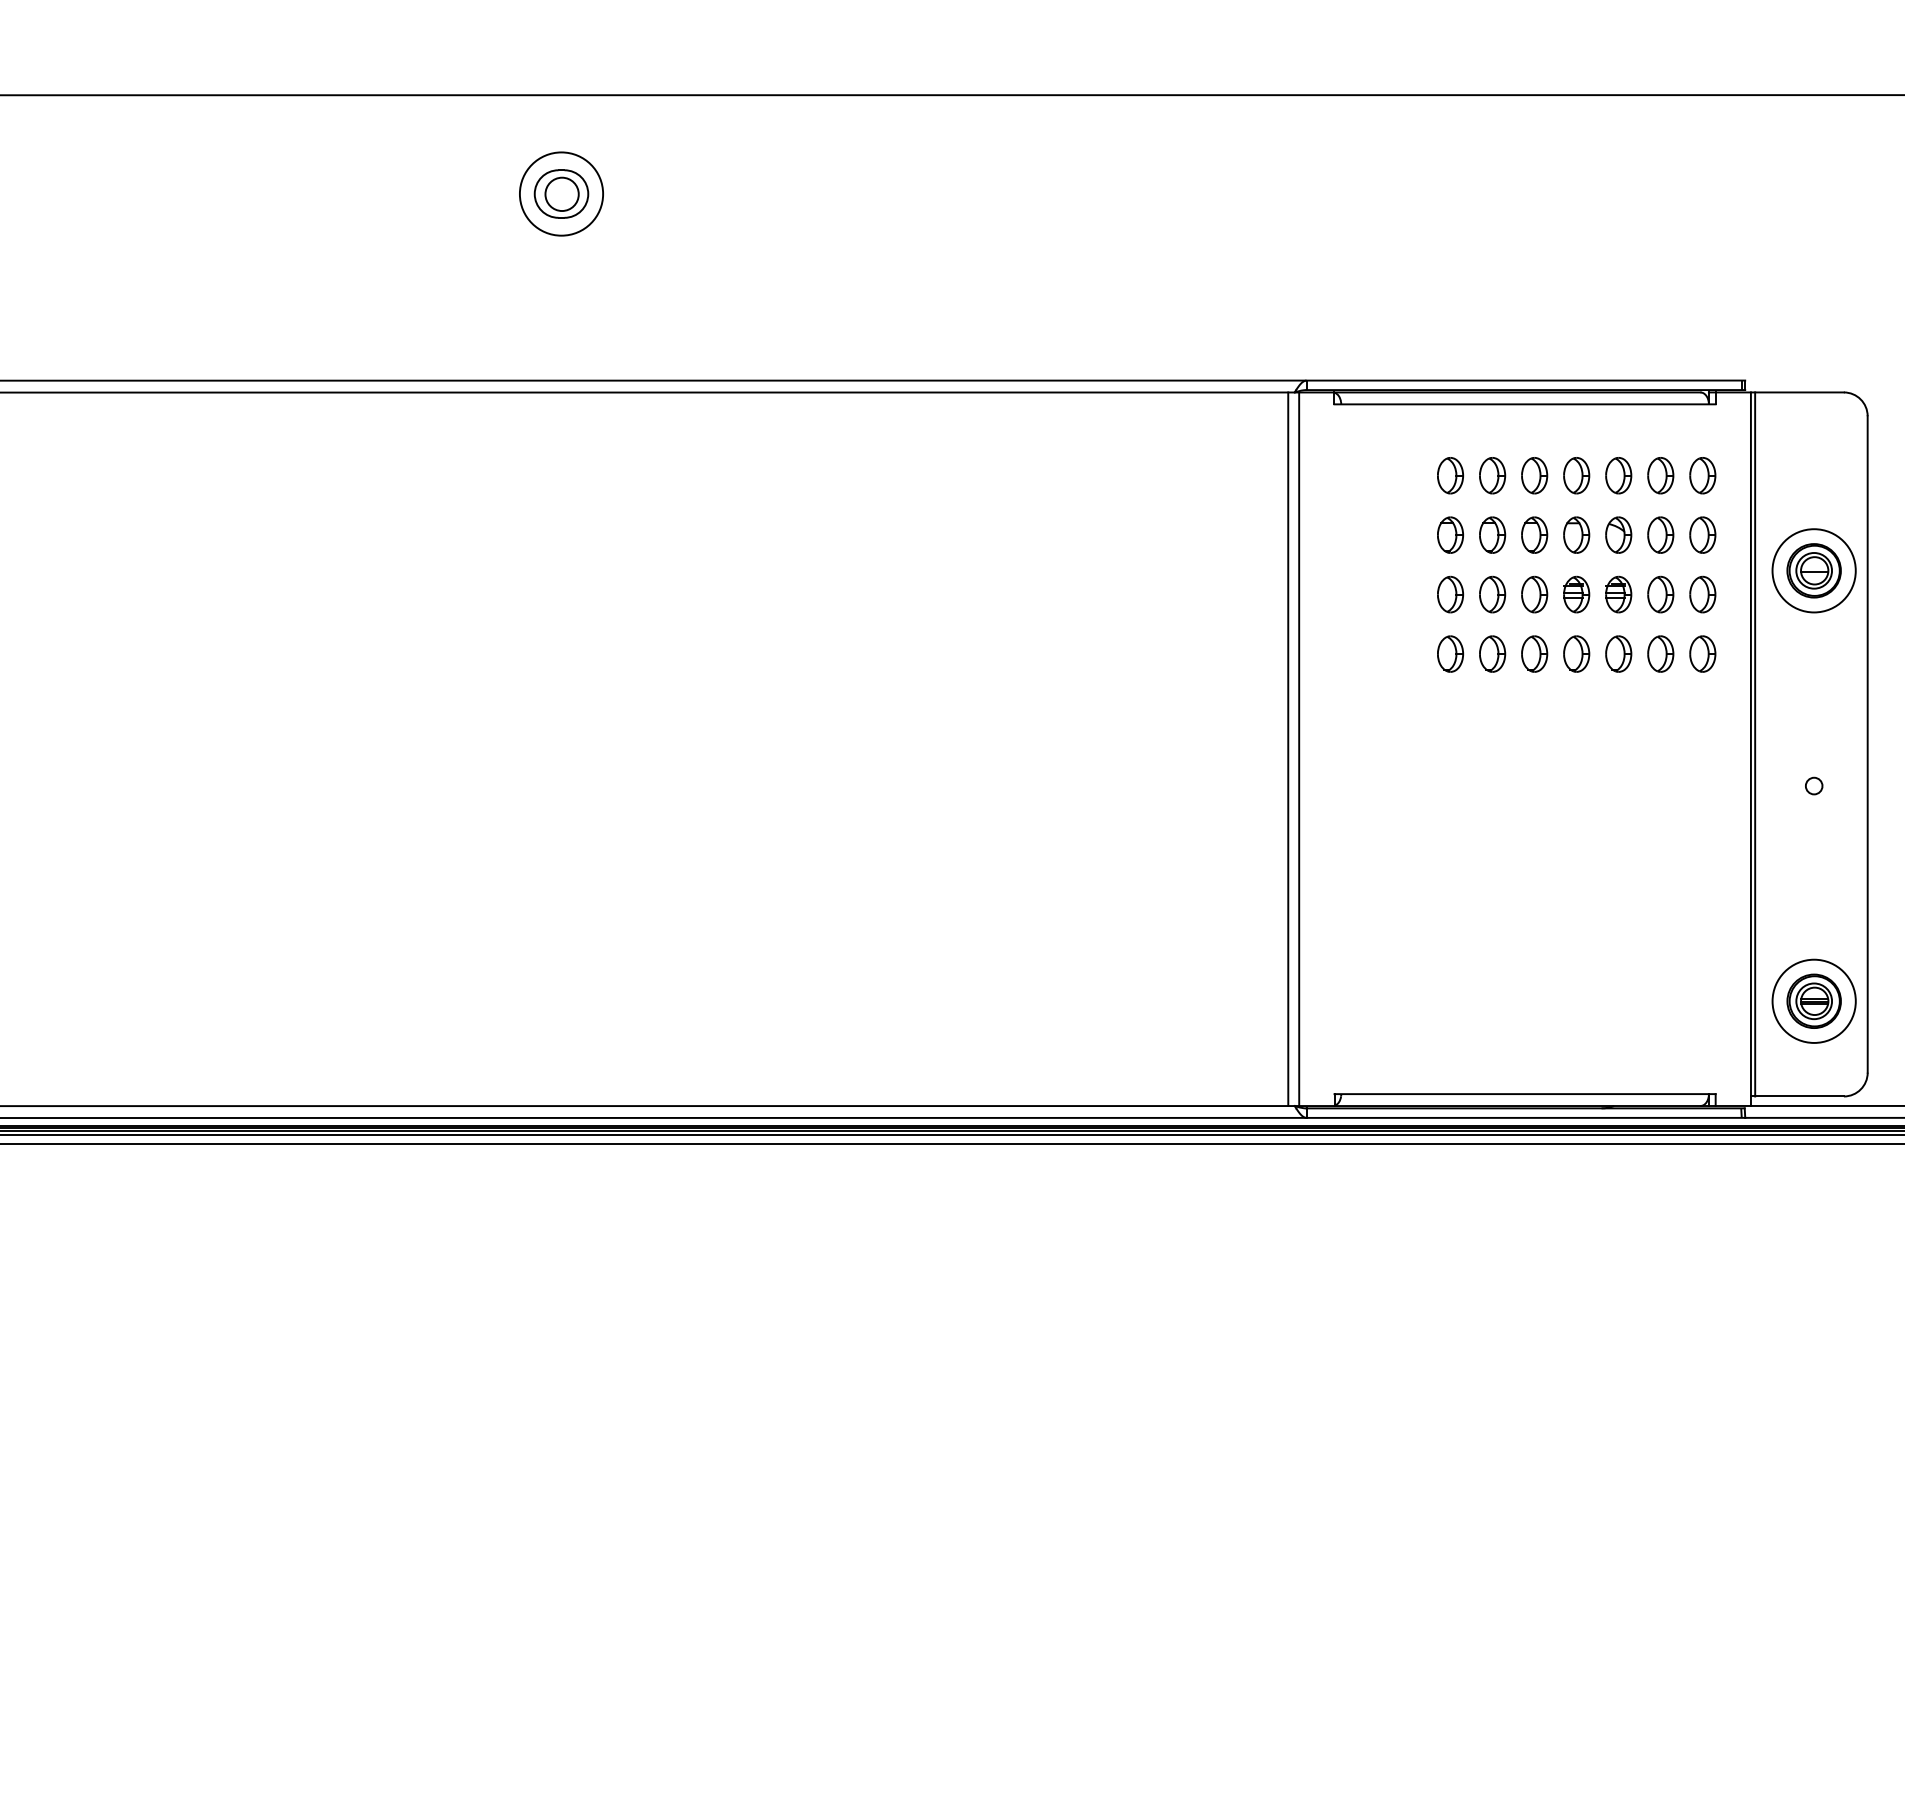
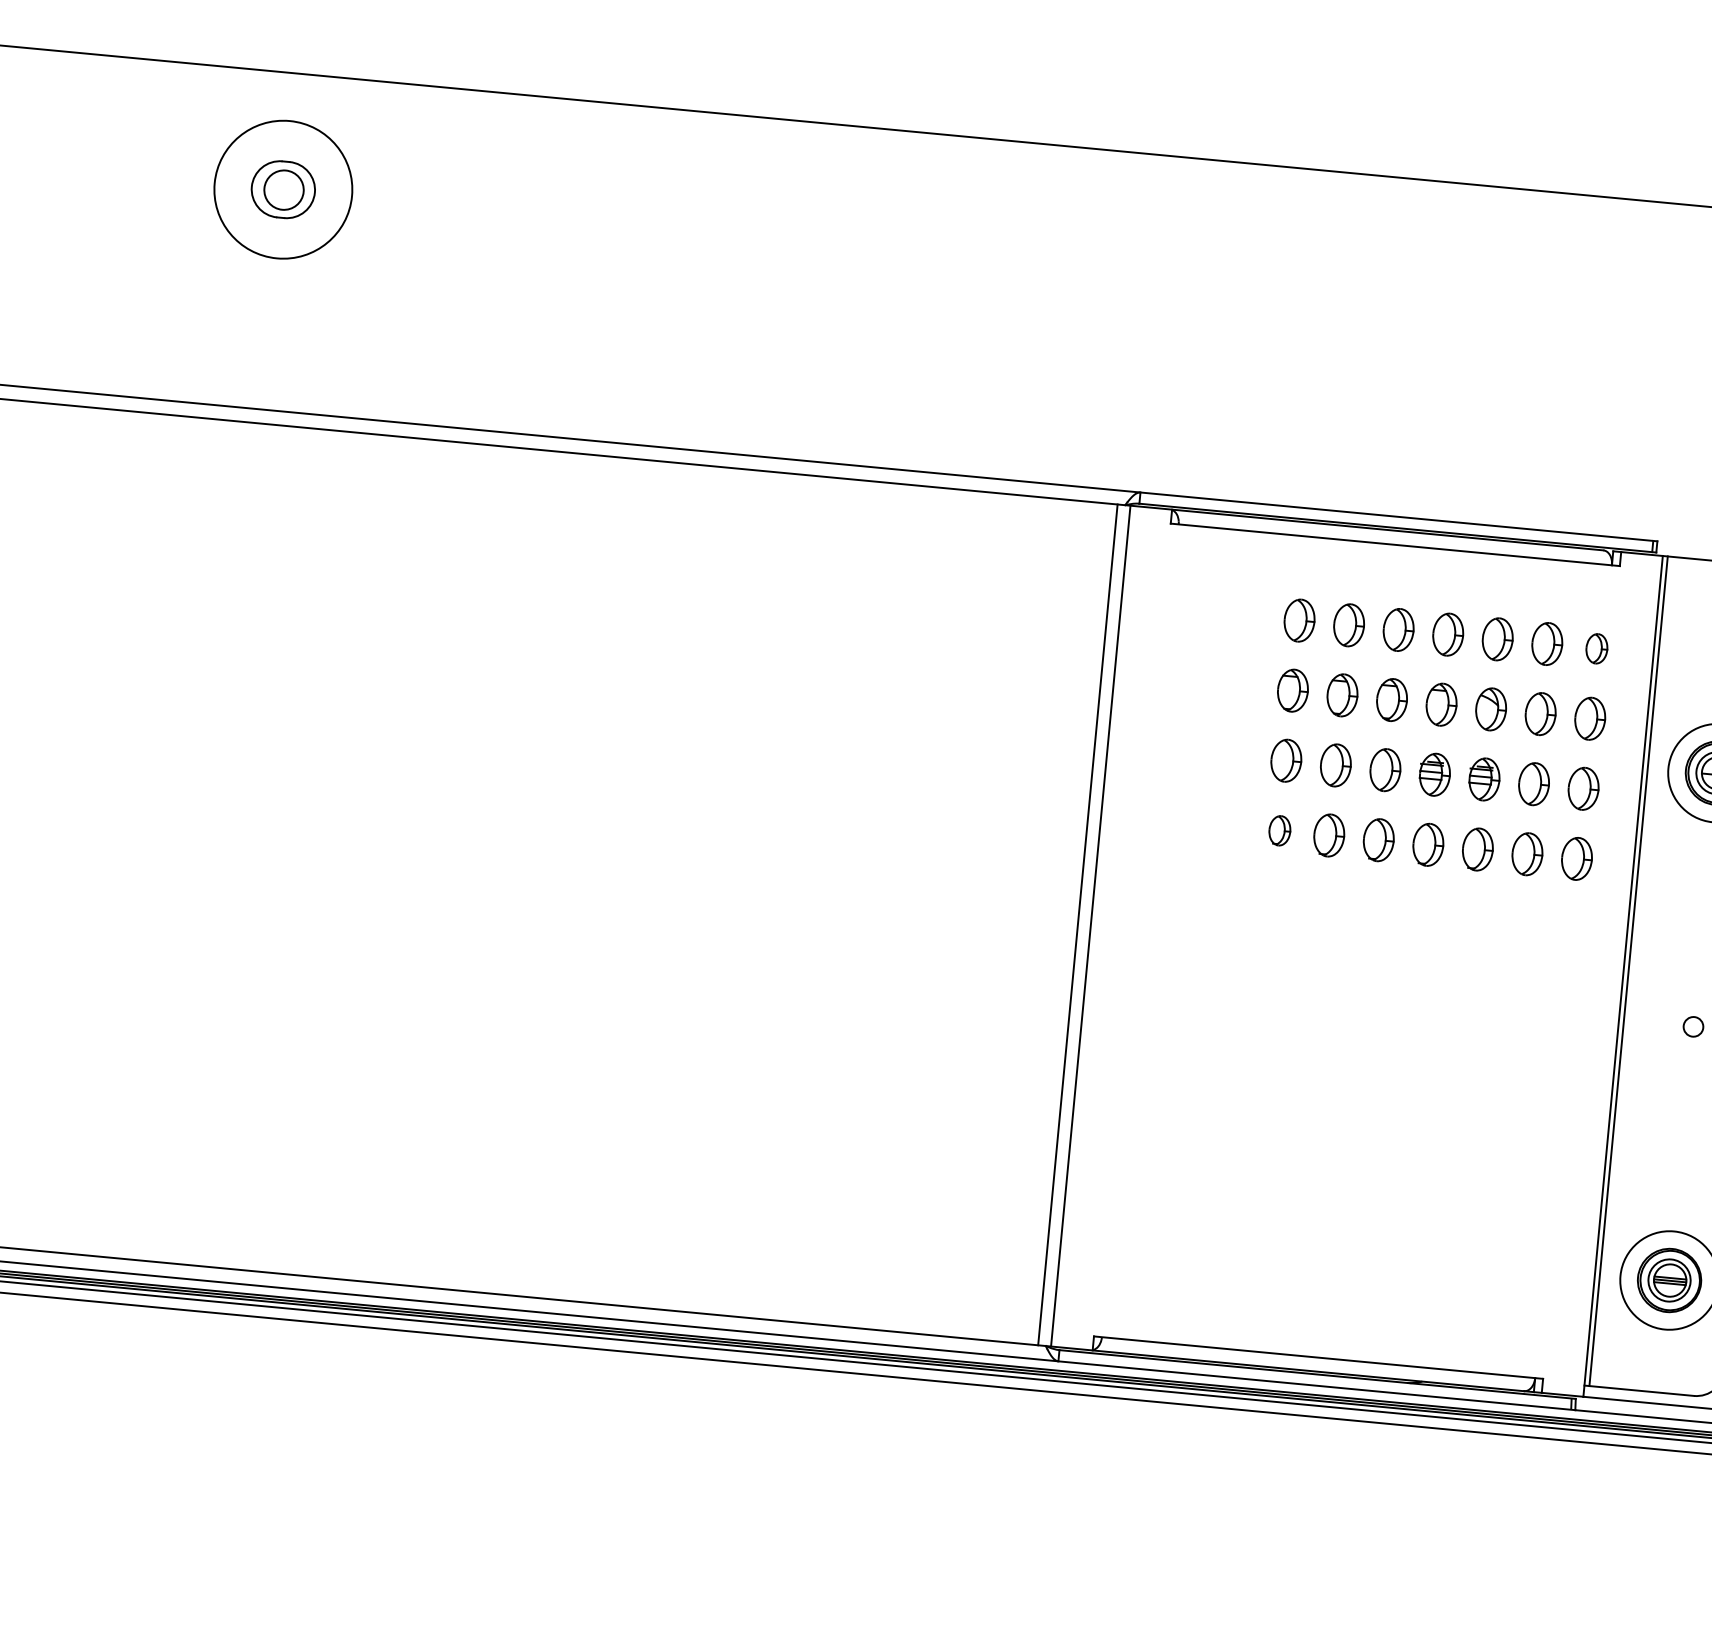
circle: (561, 193) -> (283, 189), size x1.4
part: (1702, 475) -> (1596, 648), size x0.7
part: (1450, 653) -> (1279, 830), size x0.7

